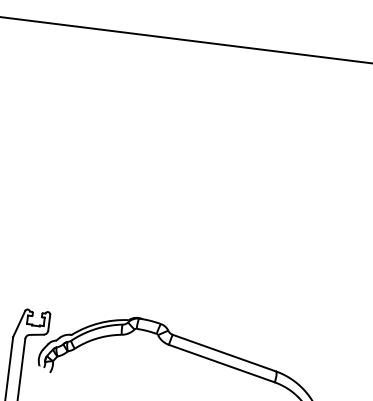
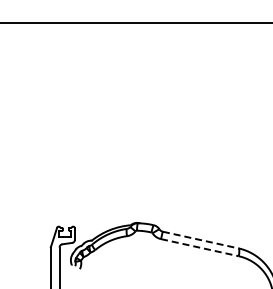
line: (223, 353) -> (200, 240), solid -> dashed
line: (221, 363) -> (199, 247), solid -> dashed

